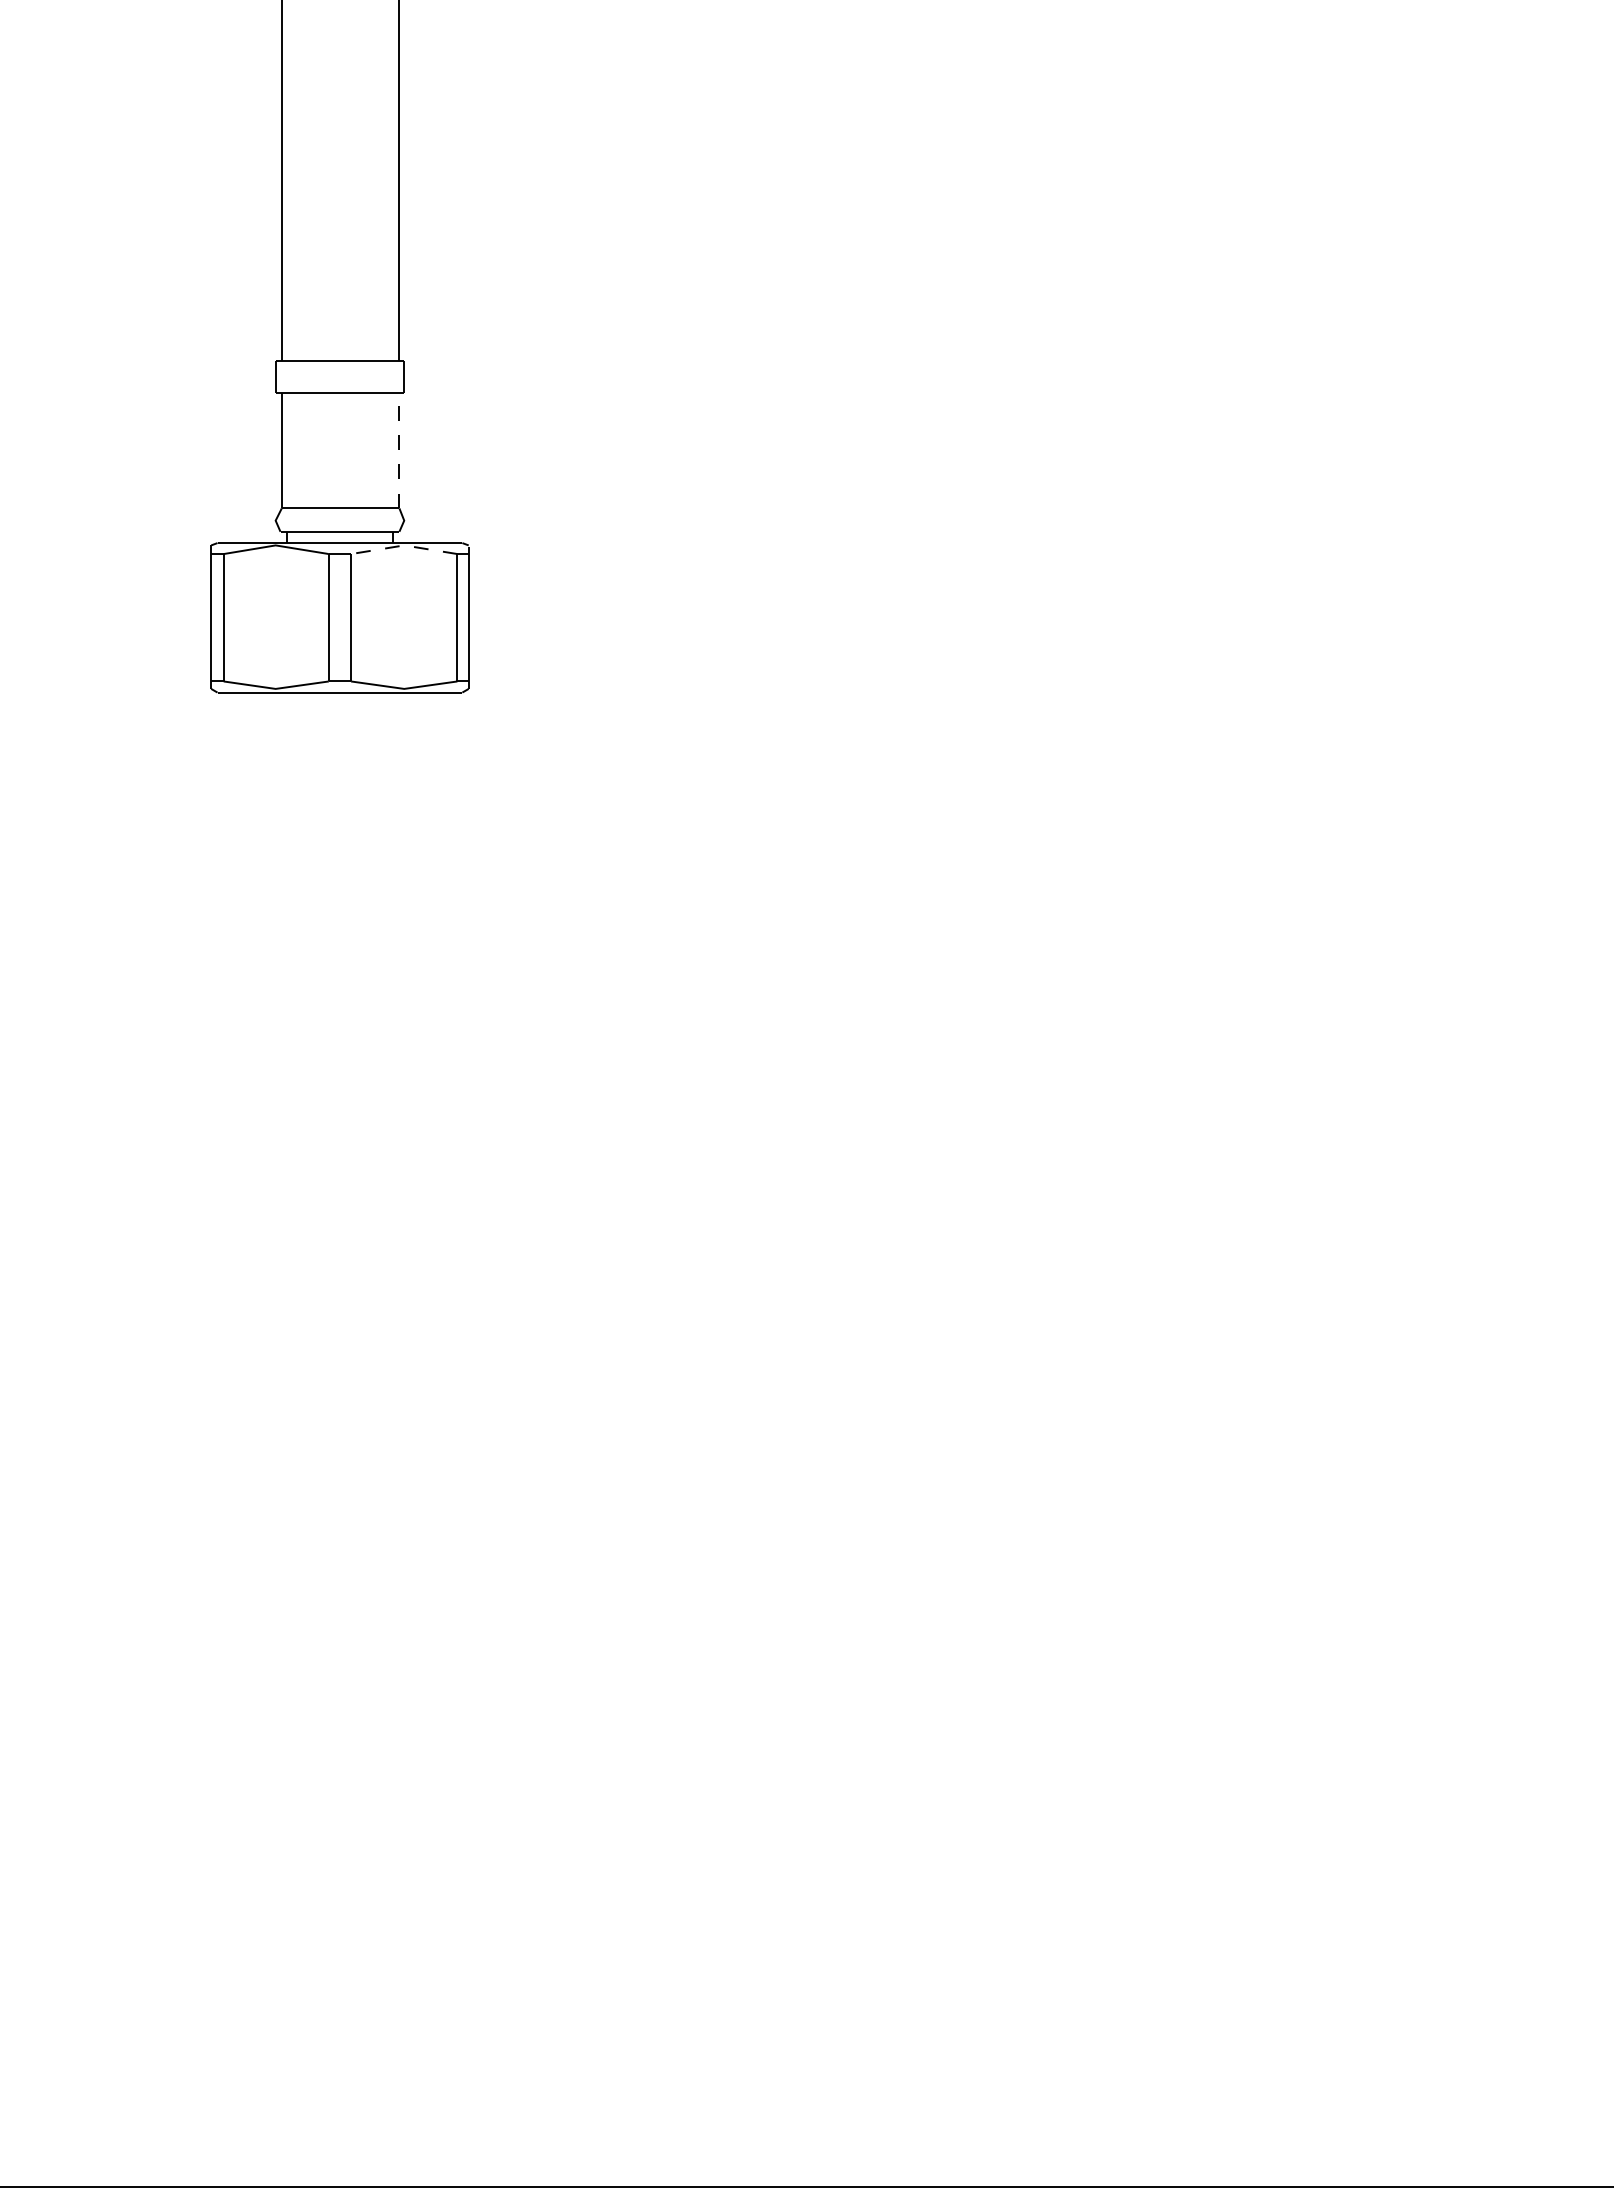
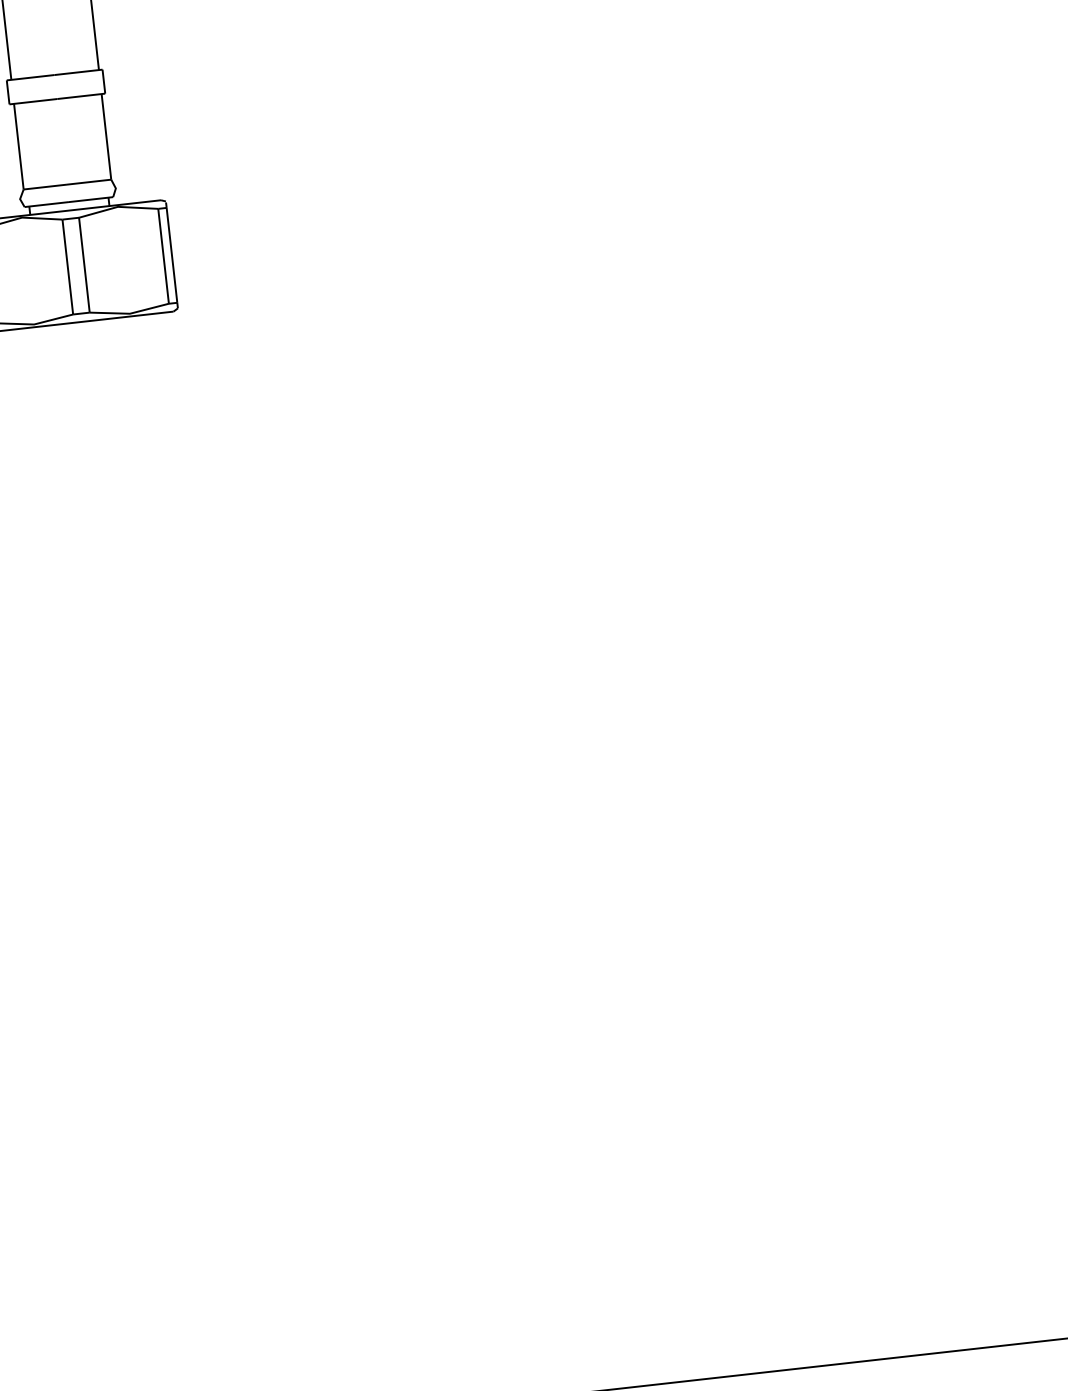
line: (399, 450) -> (106, 136), dashed -> solid
line: (404, 545) -> (118, 206), dashed -> solid

